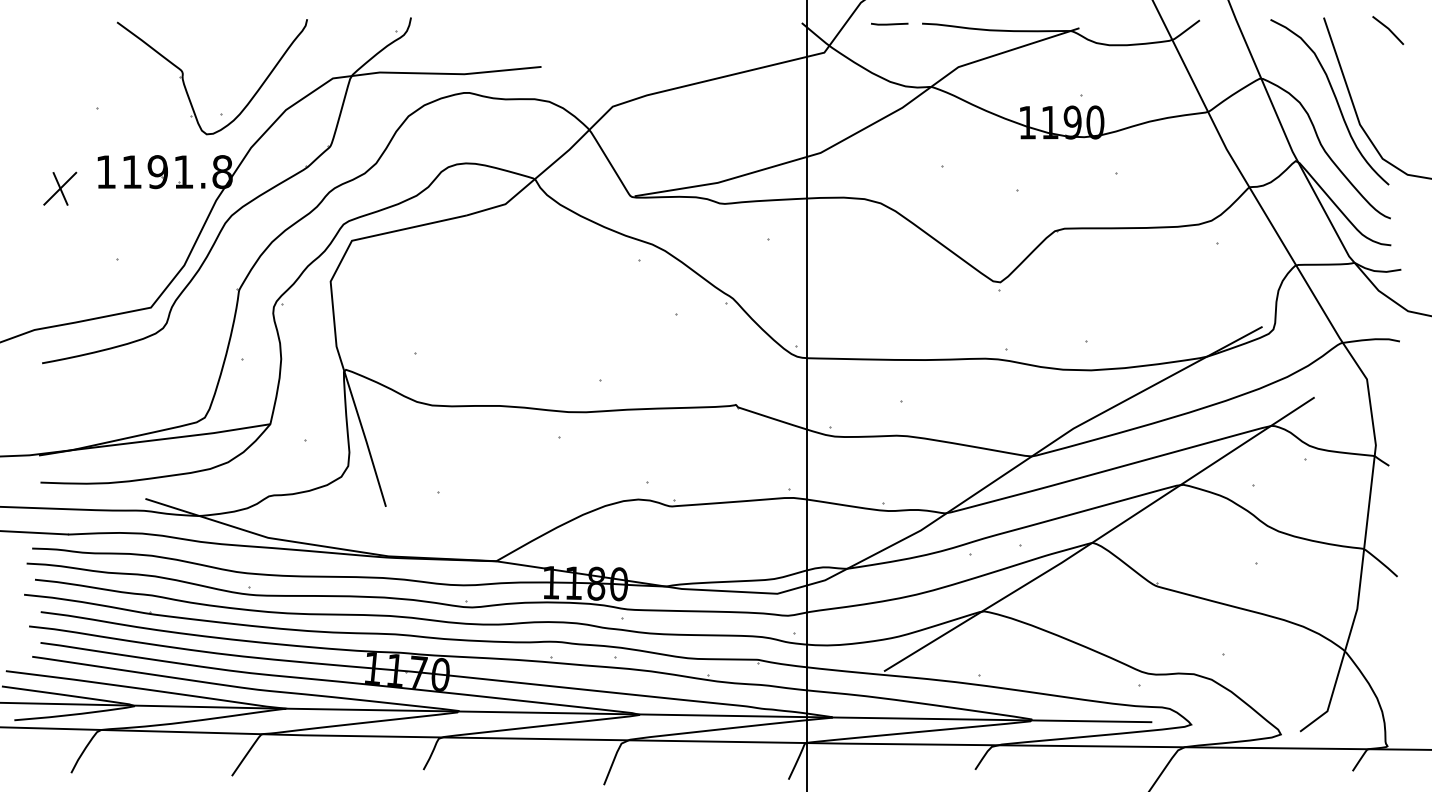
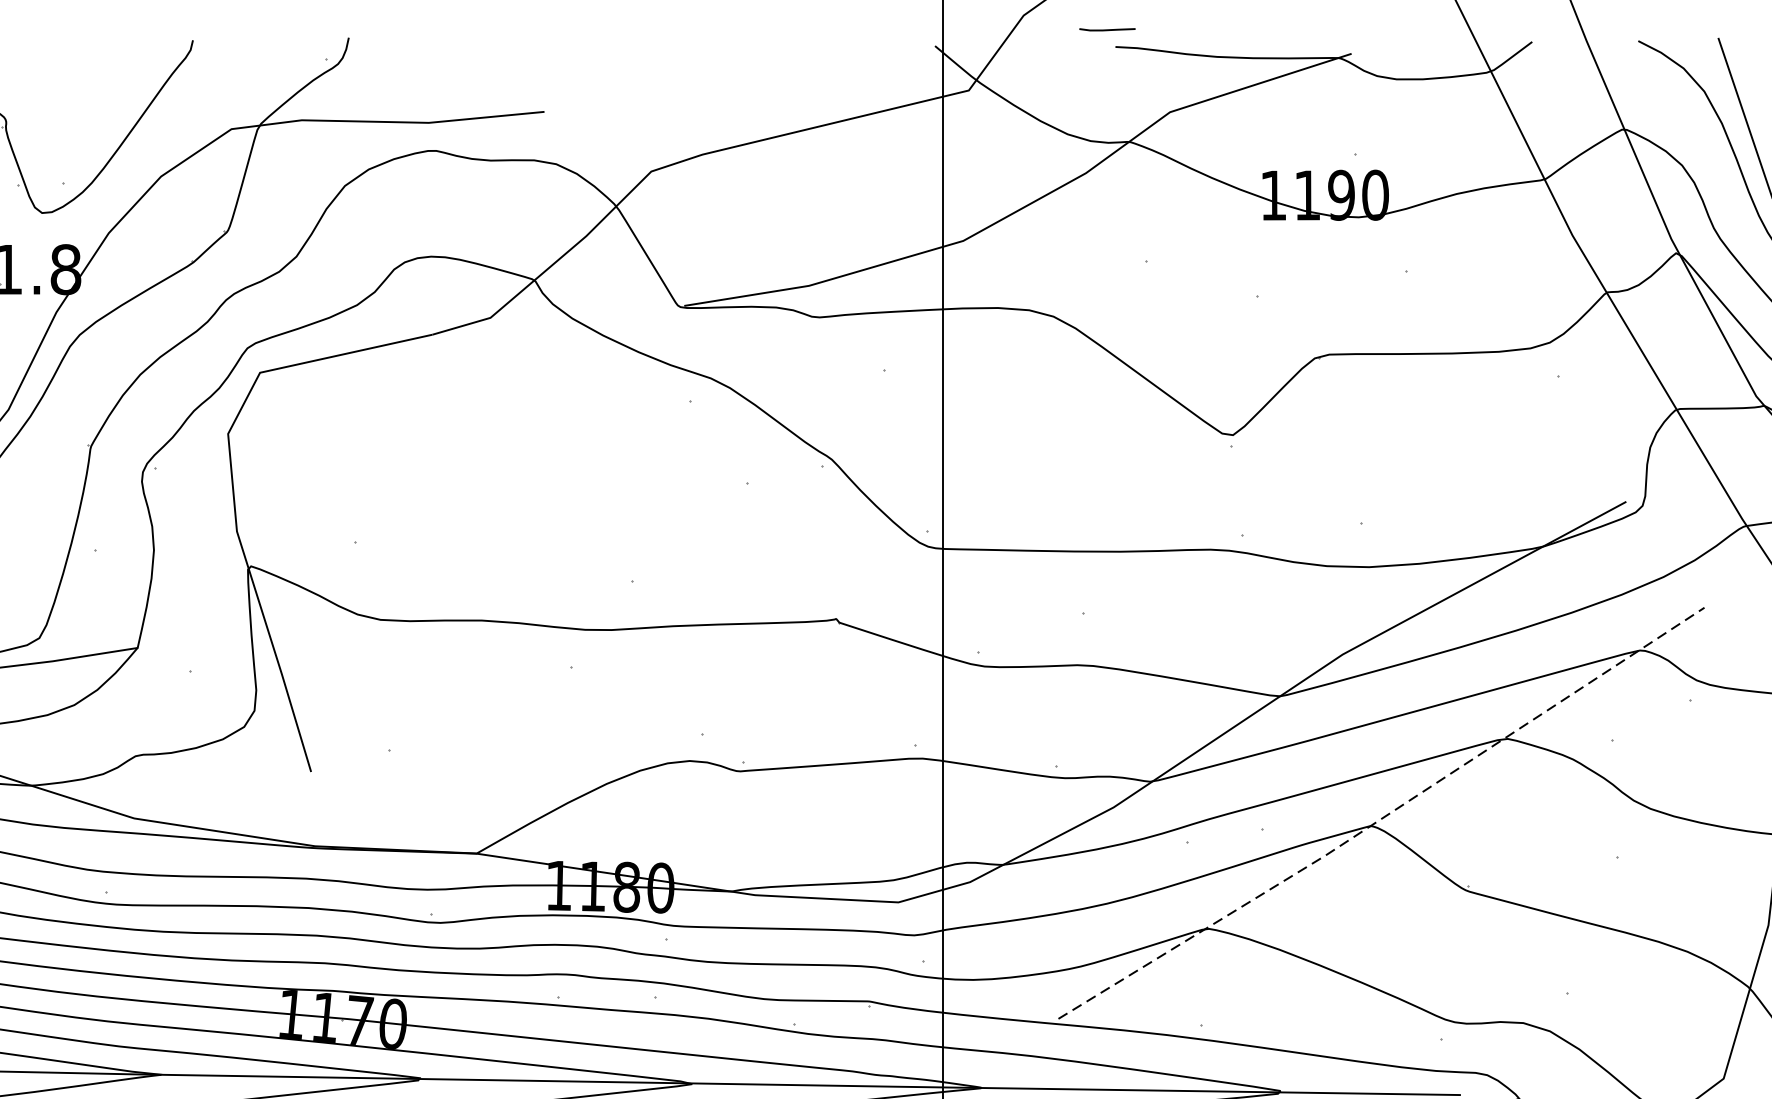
line: (889, 23) -> (1107, 28), moved
line: (1101, 537) -> (1384, 817), solid -> dashed

